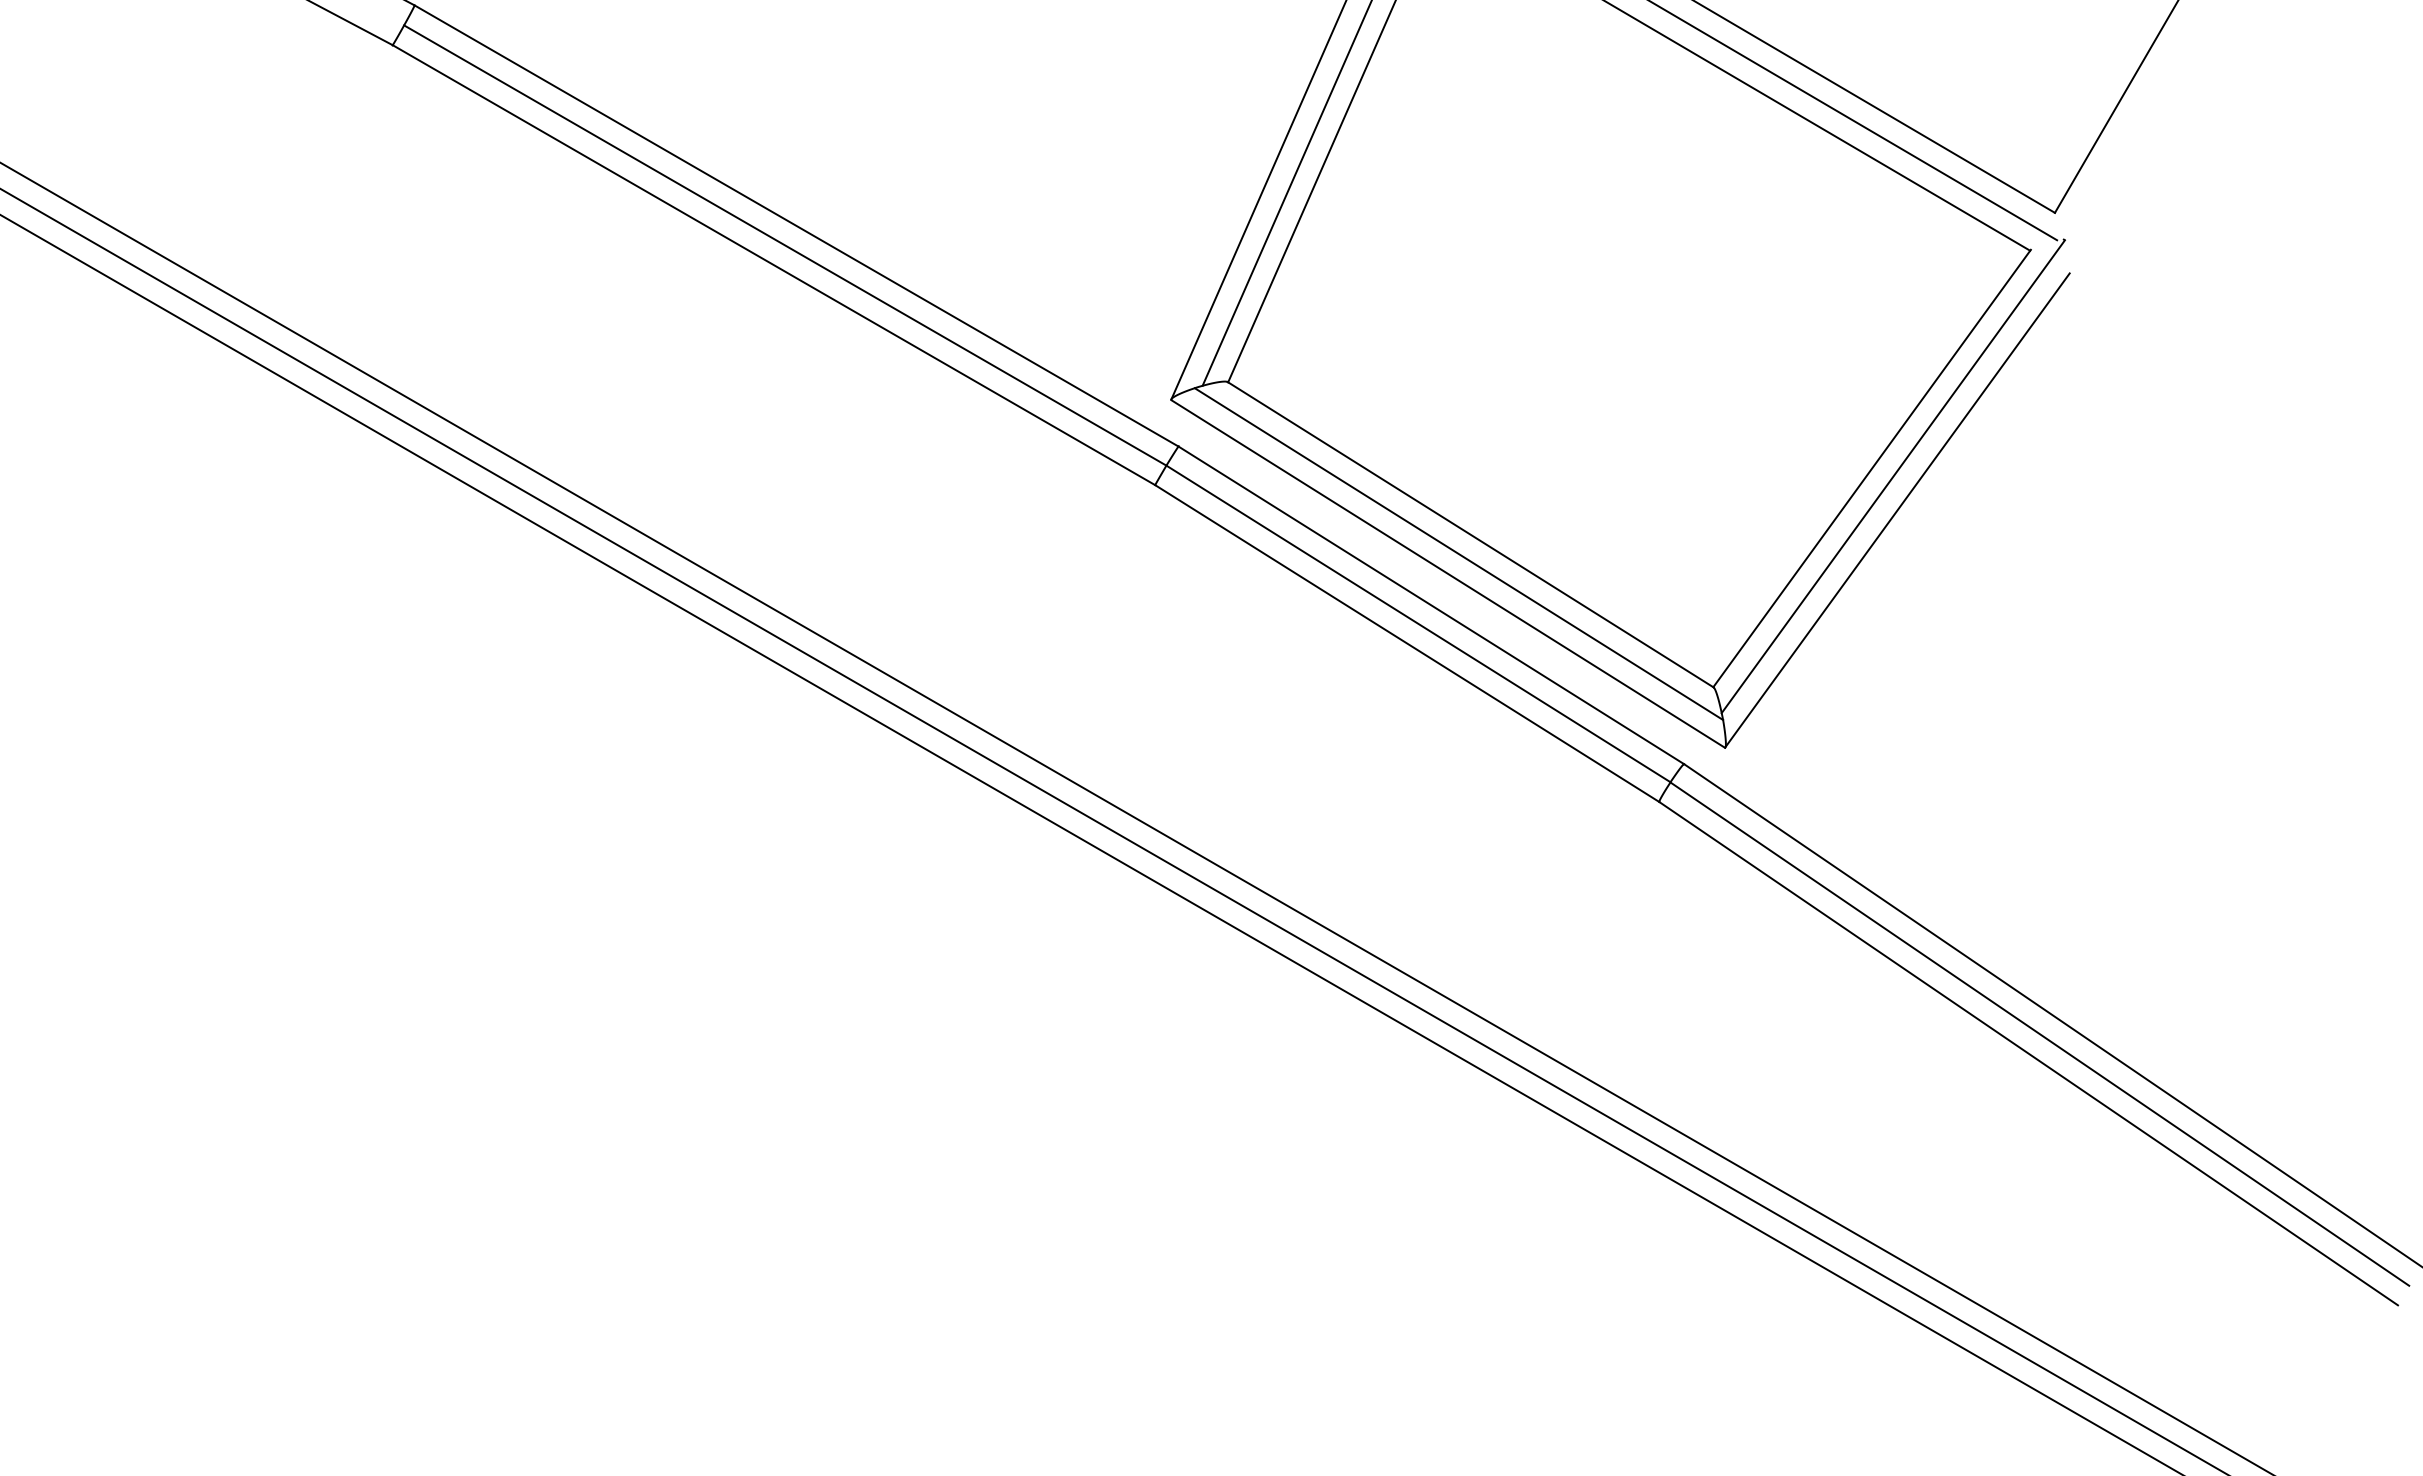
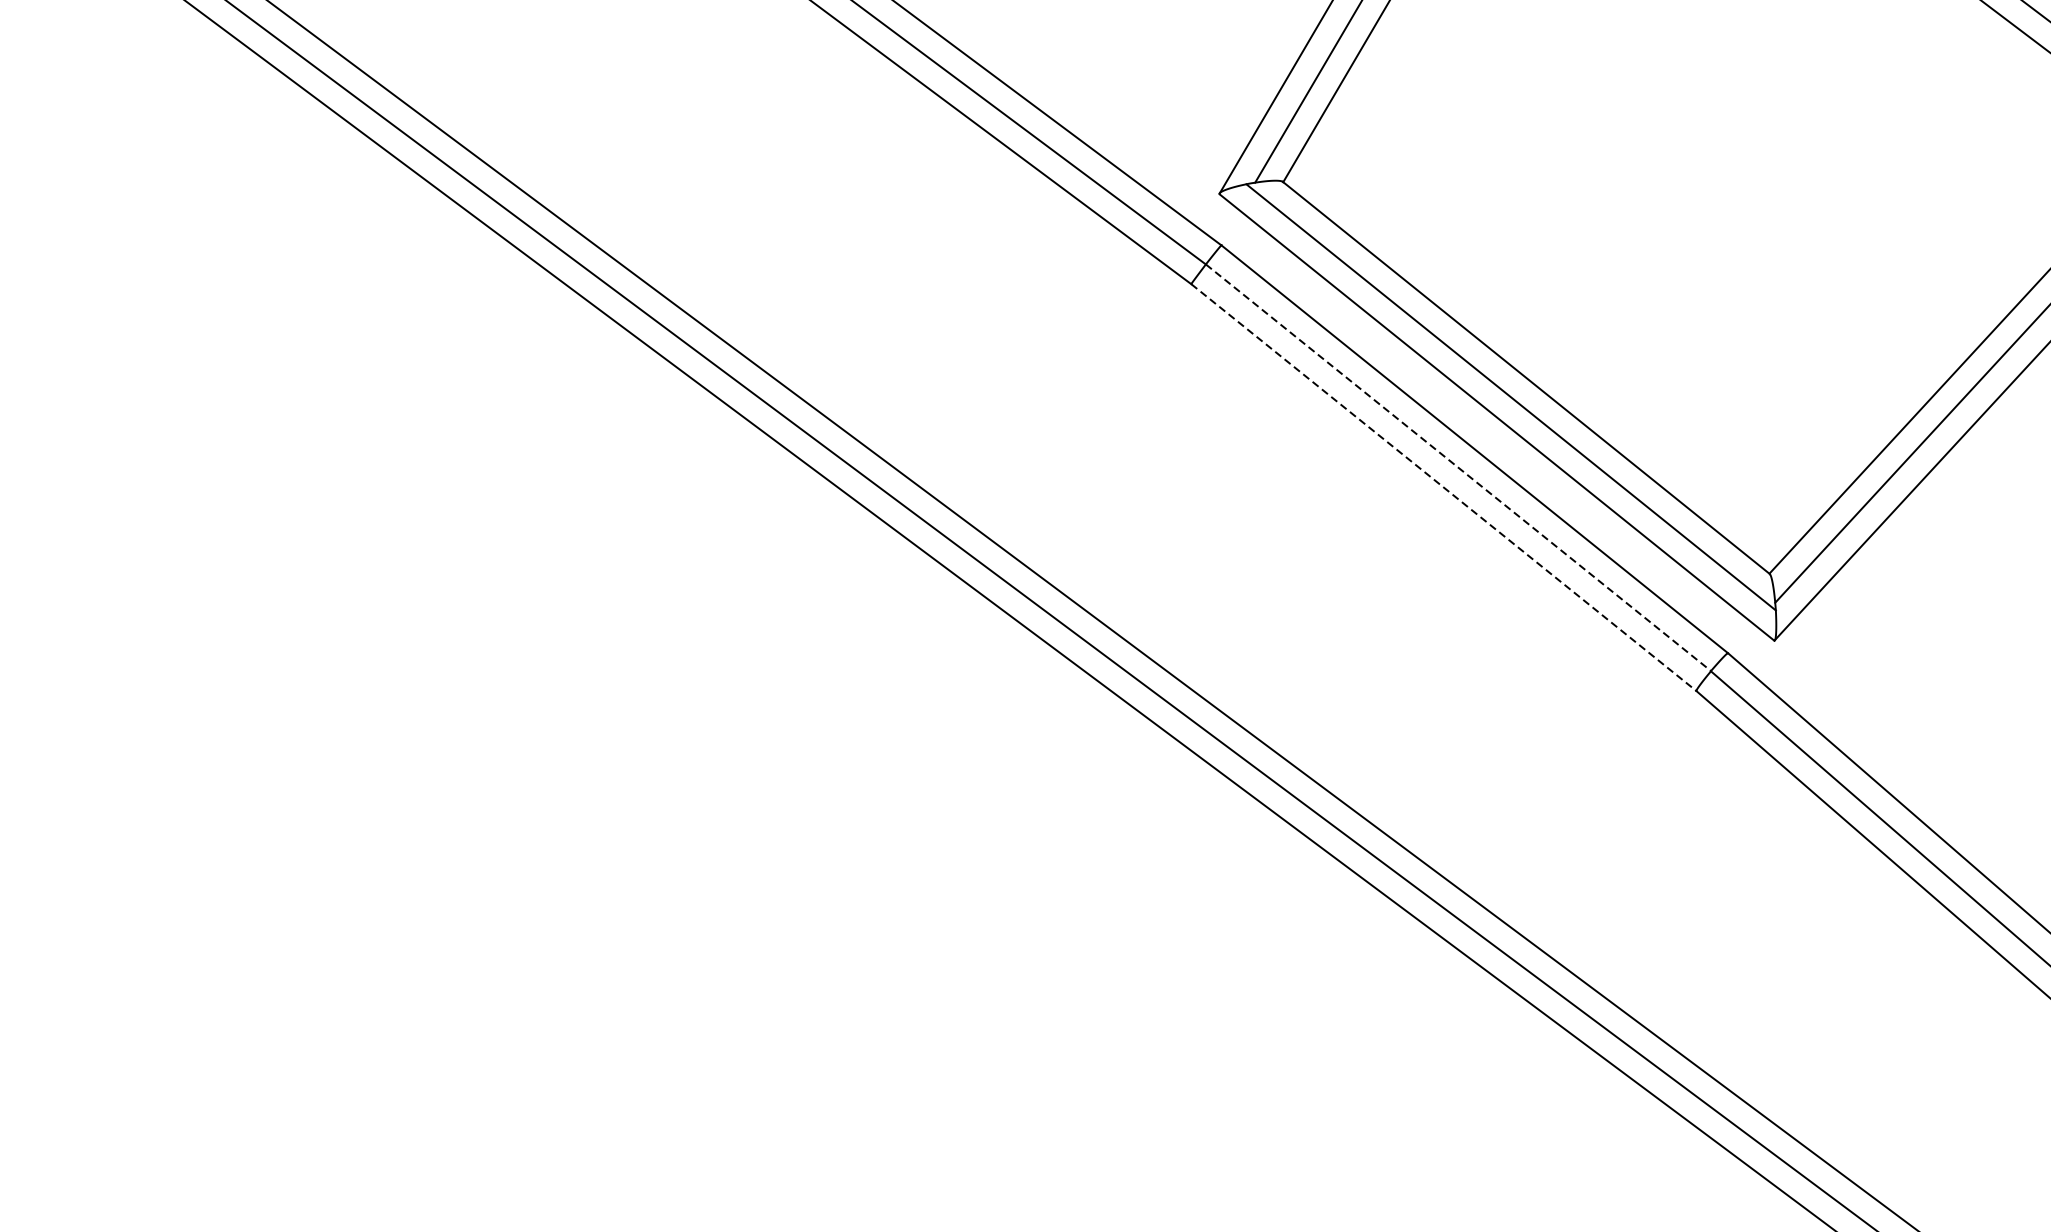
line: (1418, 623) -> (1458, 467), solid -> dashed
line: (1407, 643) -> (1444, 487), solid -> dashed

